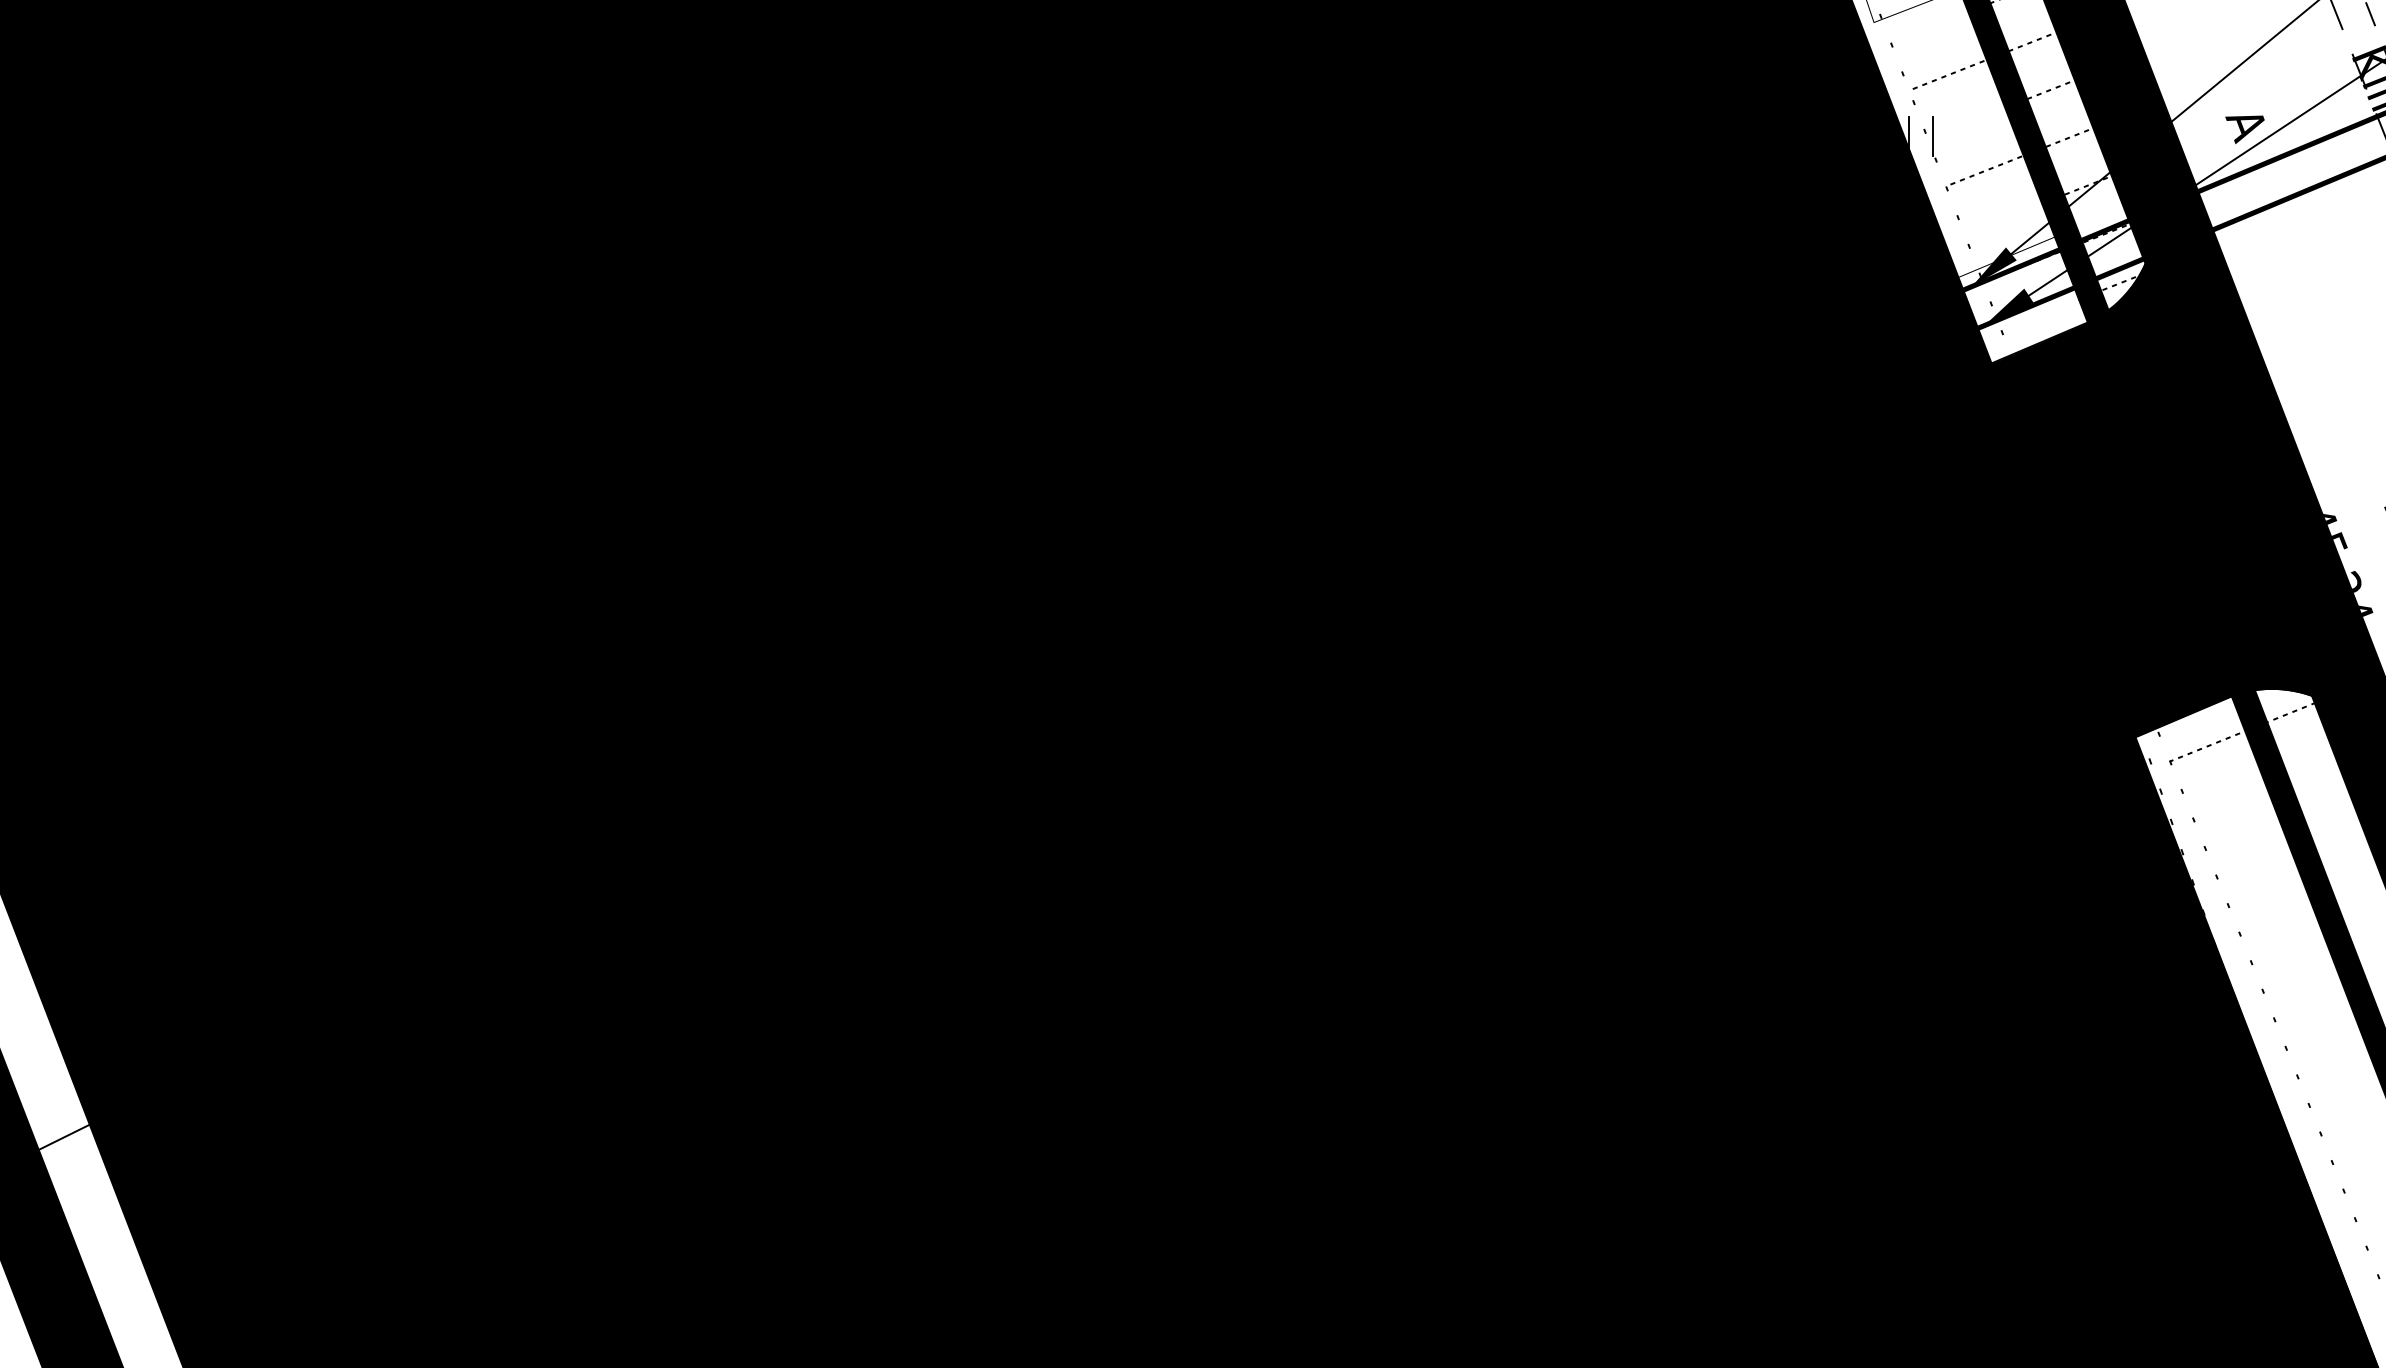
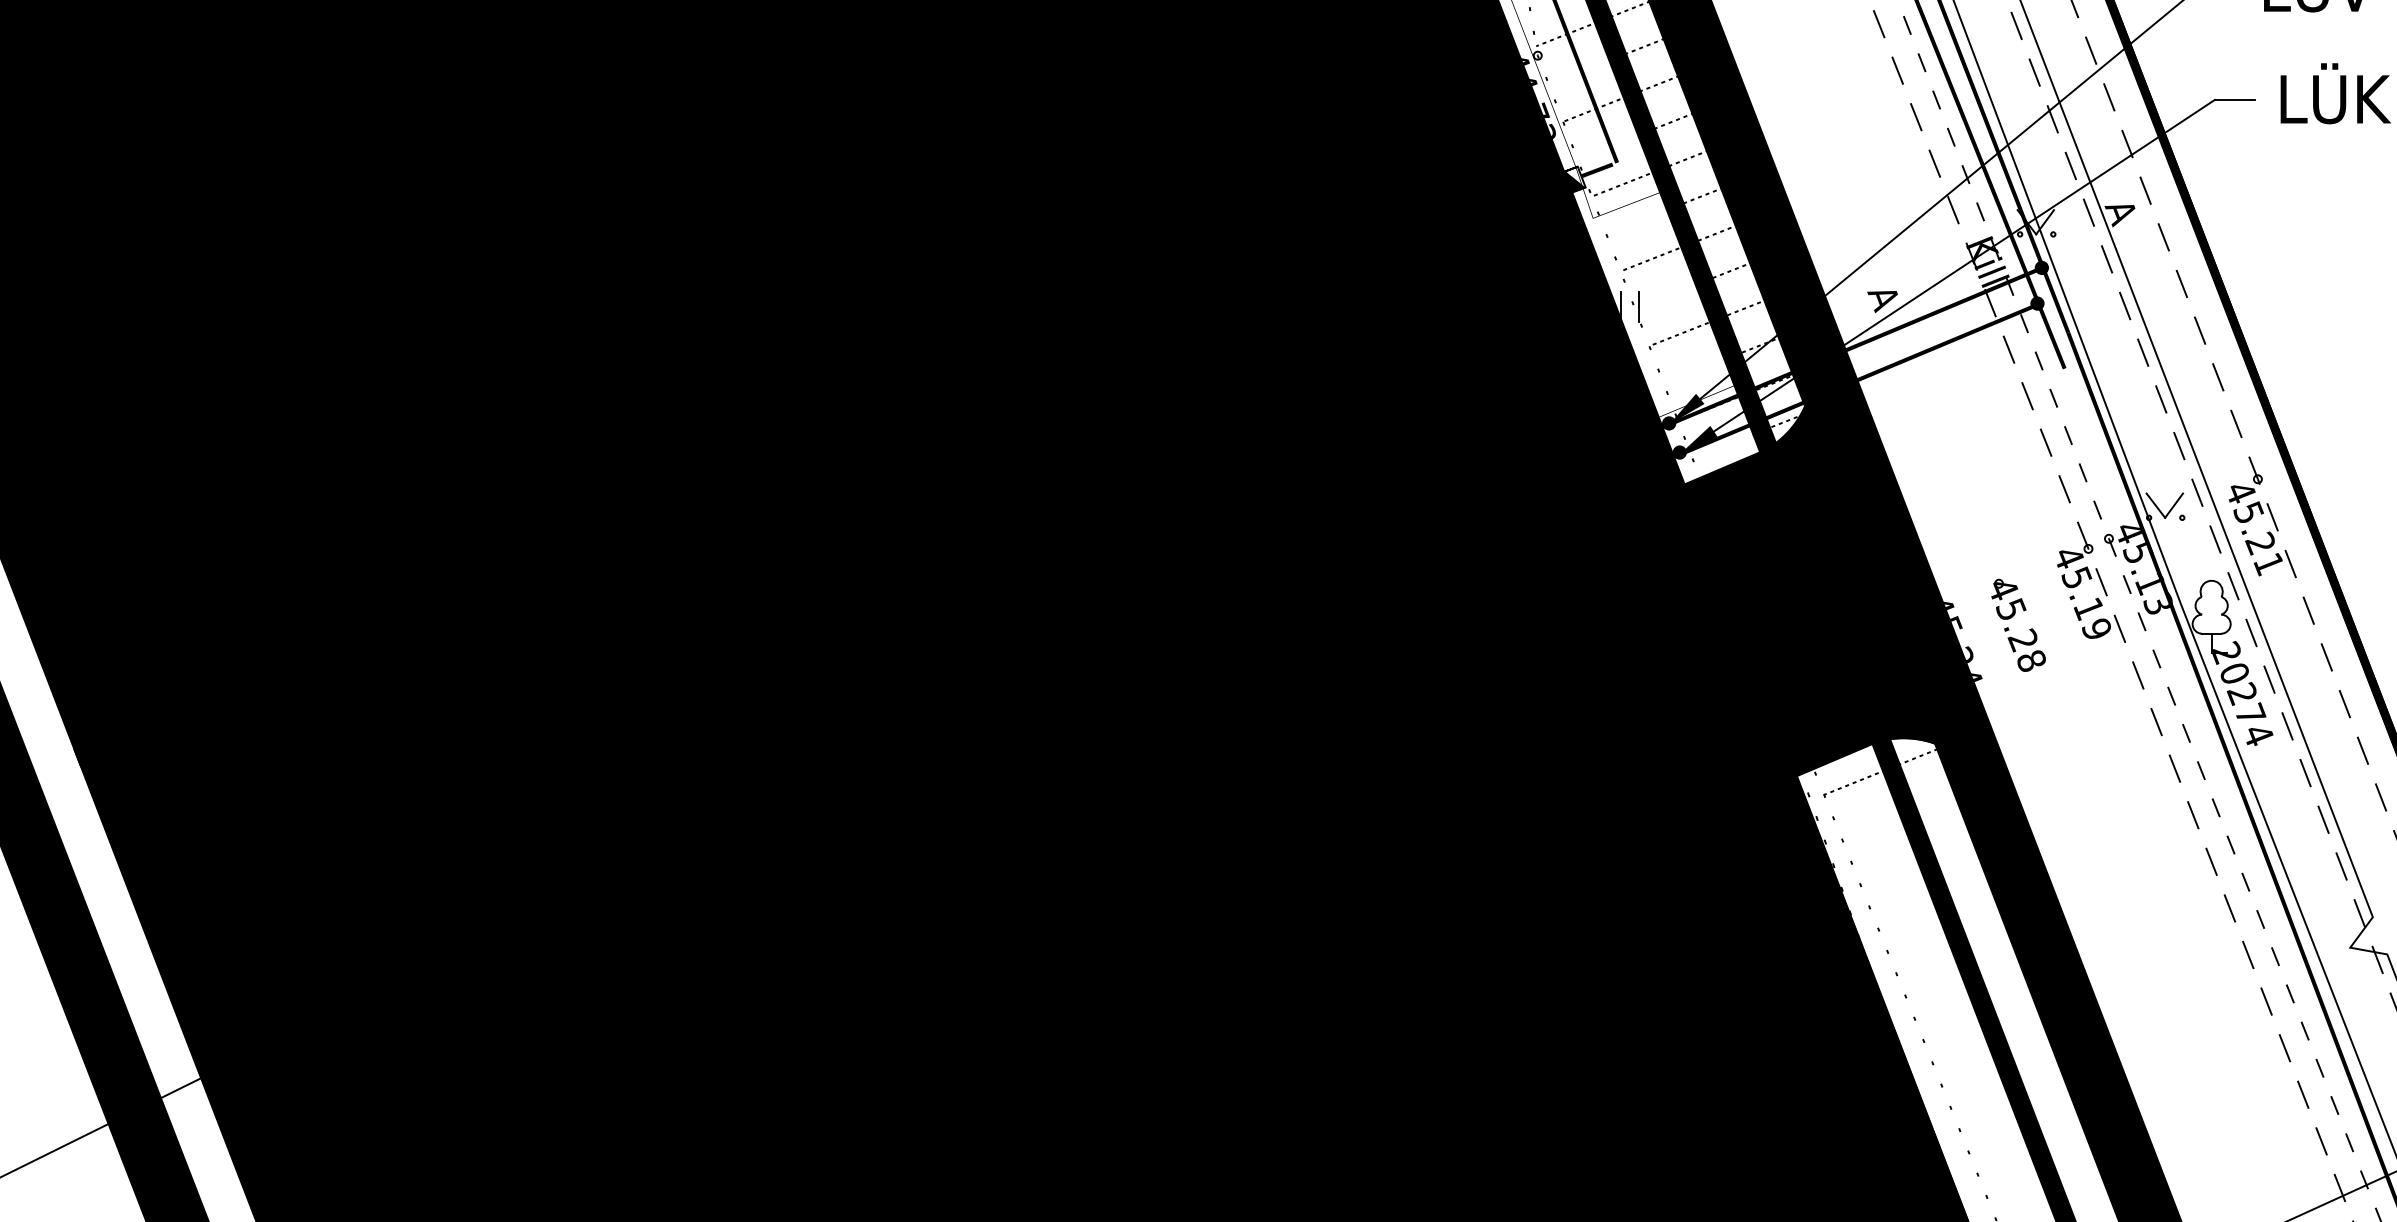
fill: (1971, 285) -> (1669, 423), added
fill: (1984, 322) -> (1679, 452), added

